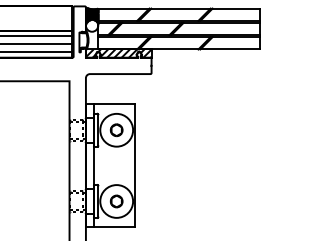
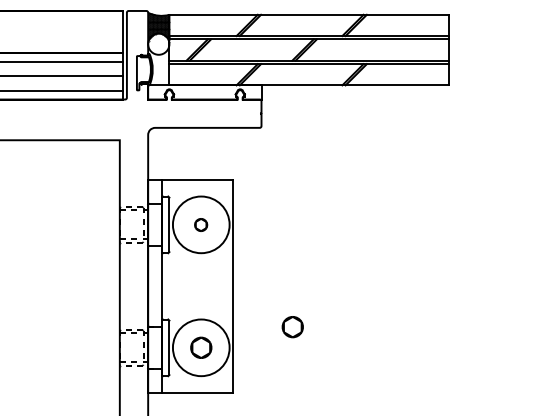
hatch: (118, 53) -> (204, 92), removed
part: (116, 130) -> (200, 225), size x0.6
part: (169, 189) -> (292, 327), added

